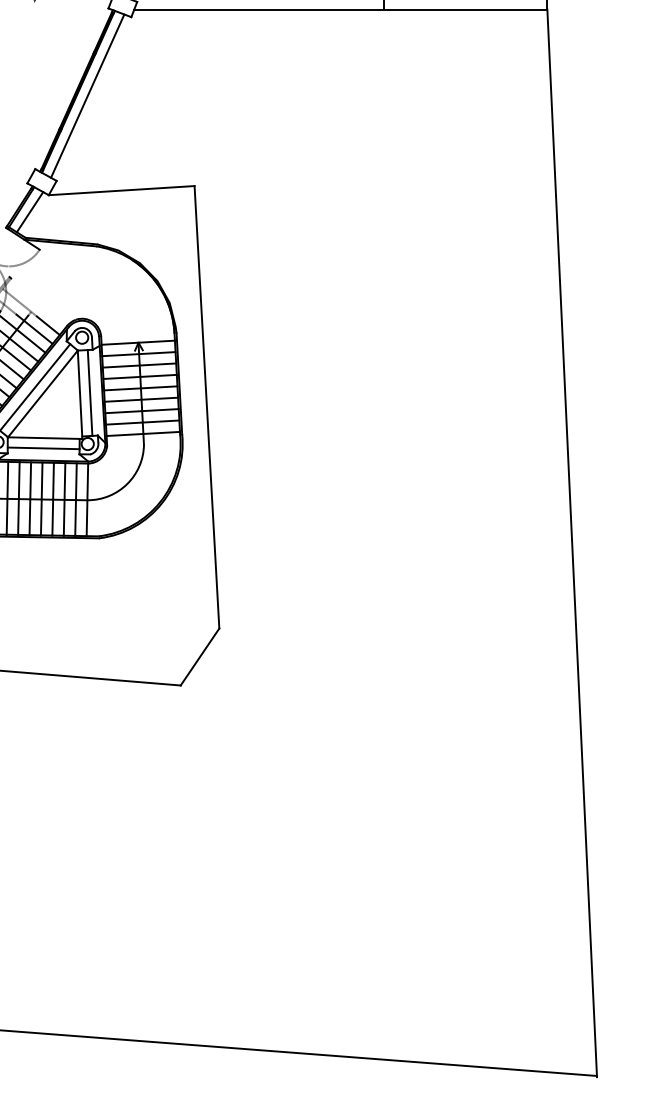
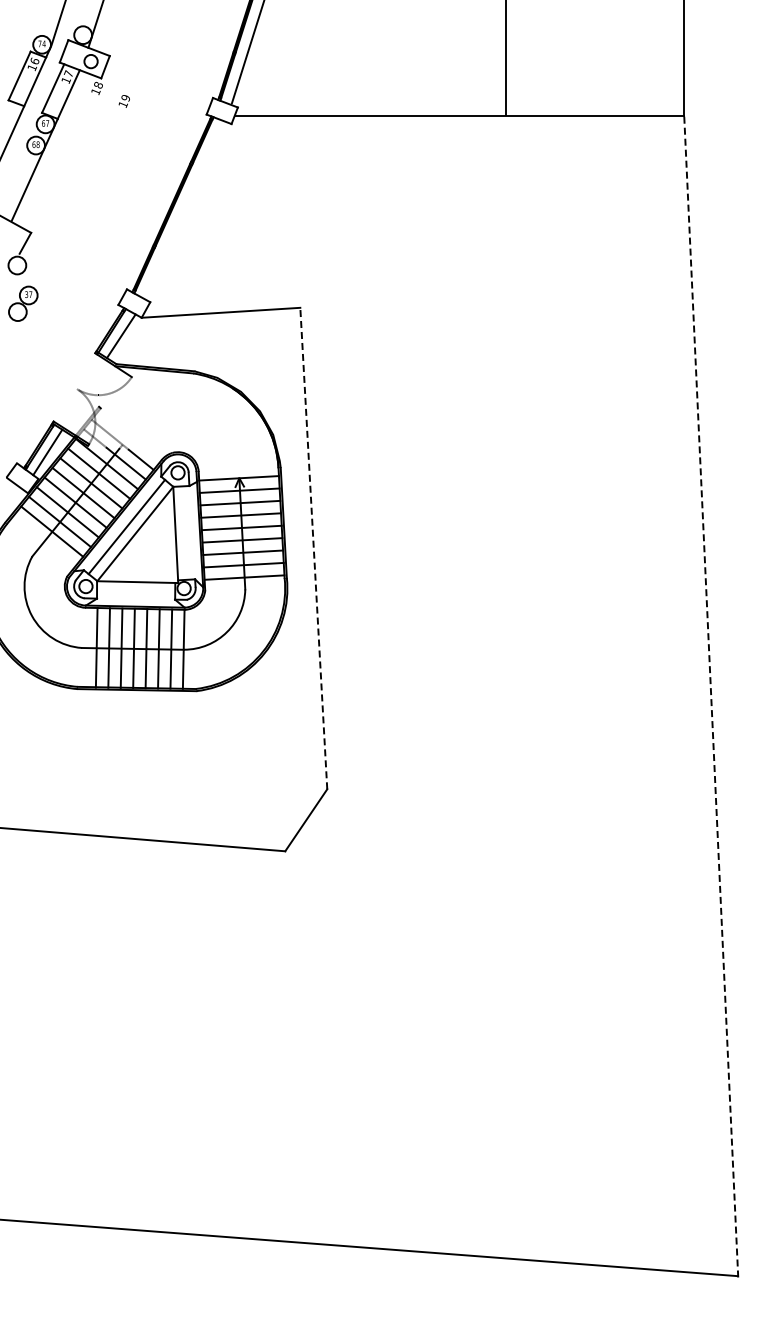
line: (87, 95) -> (183, 209), removed
line: (89, 392) -> (186, 532), removed
line: (206, 407) -> (313, 548), solid -> dashed
line: (44, 448) -> (136, 593), removed
line: (572, 543) -> (711, 696), solid -> dashed

